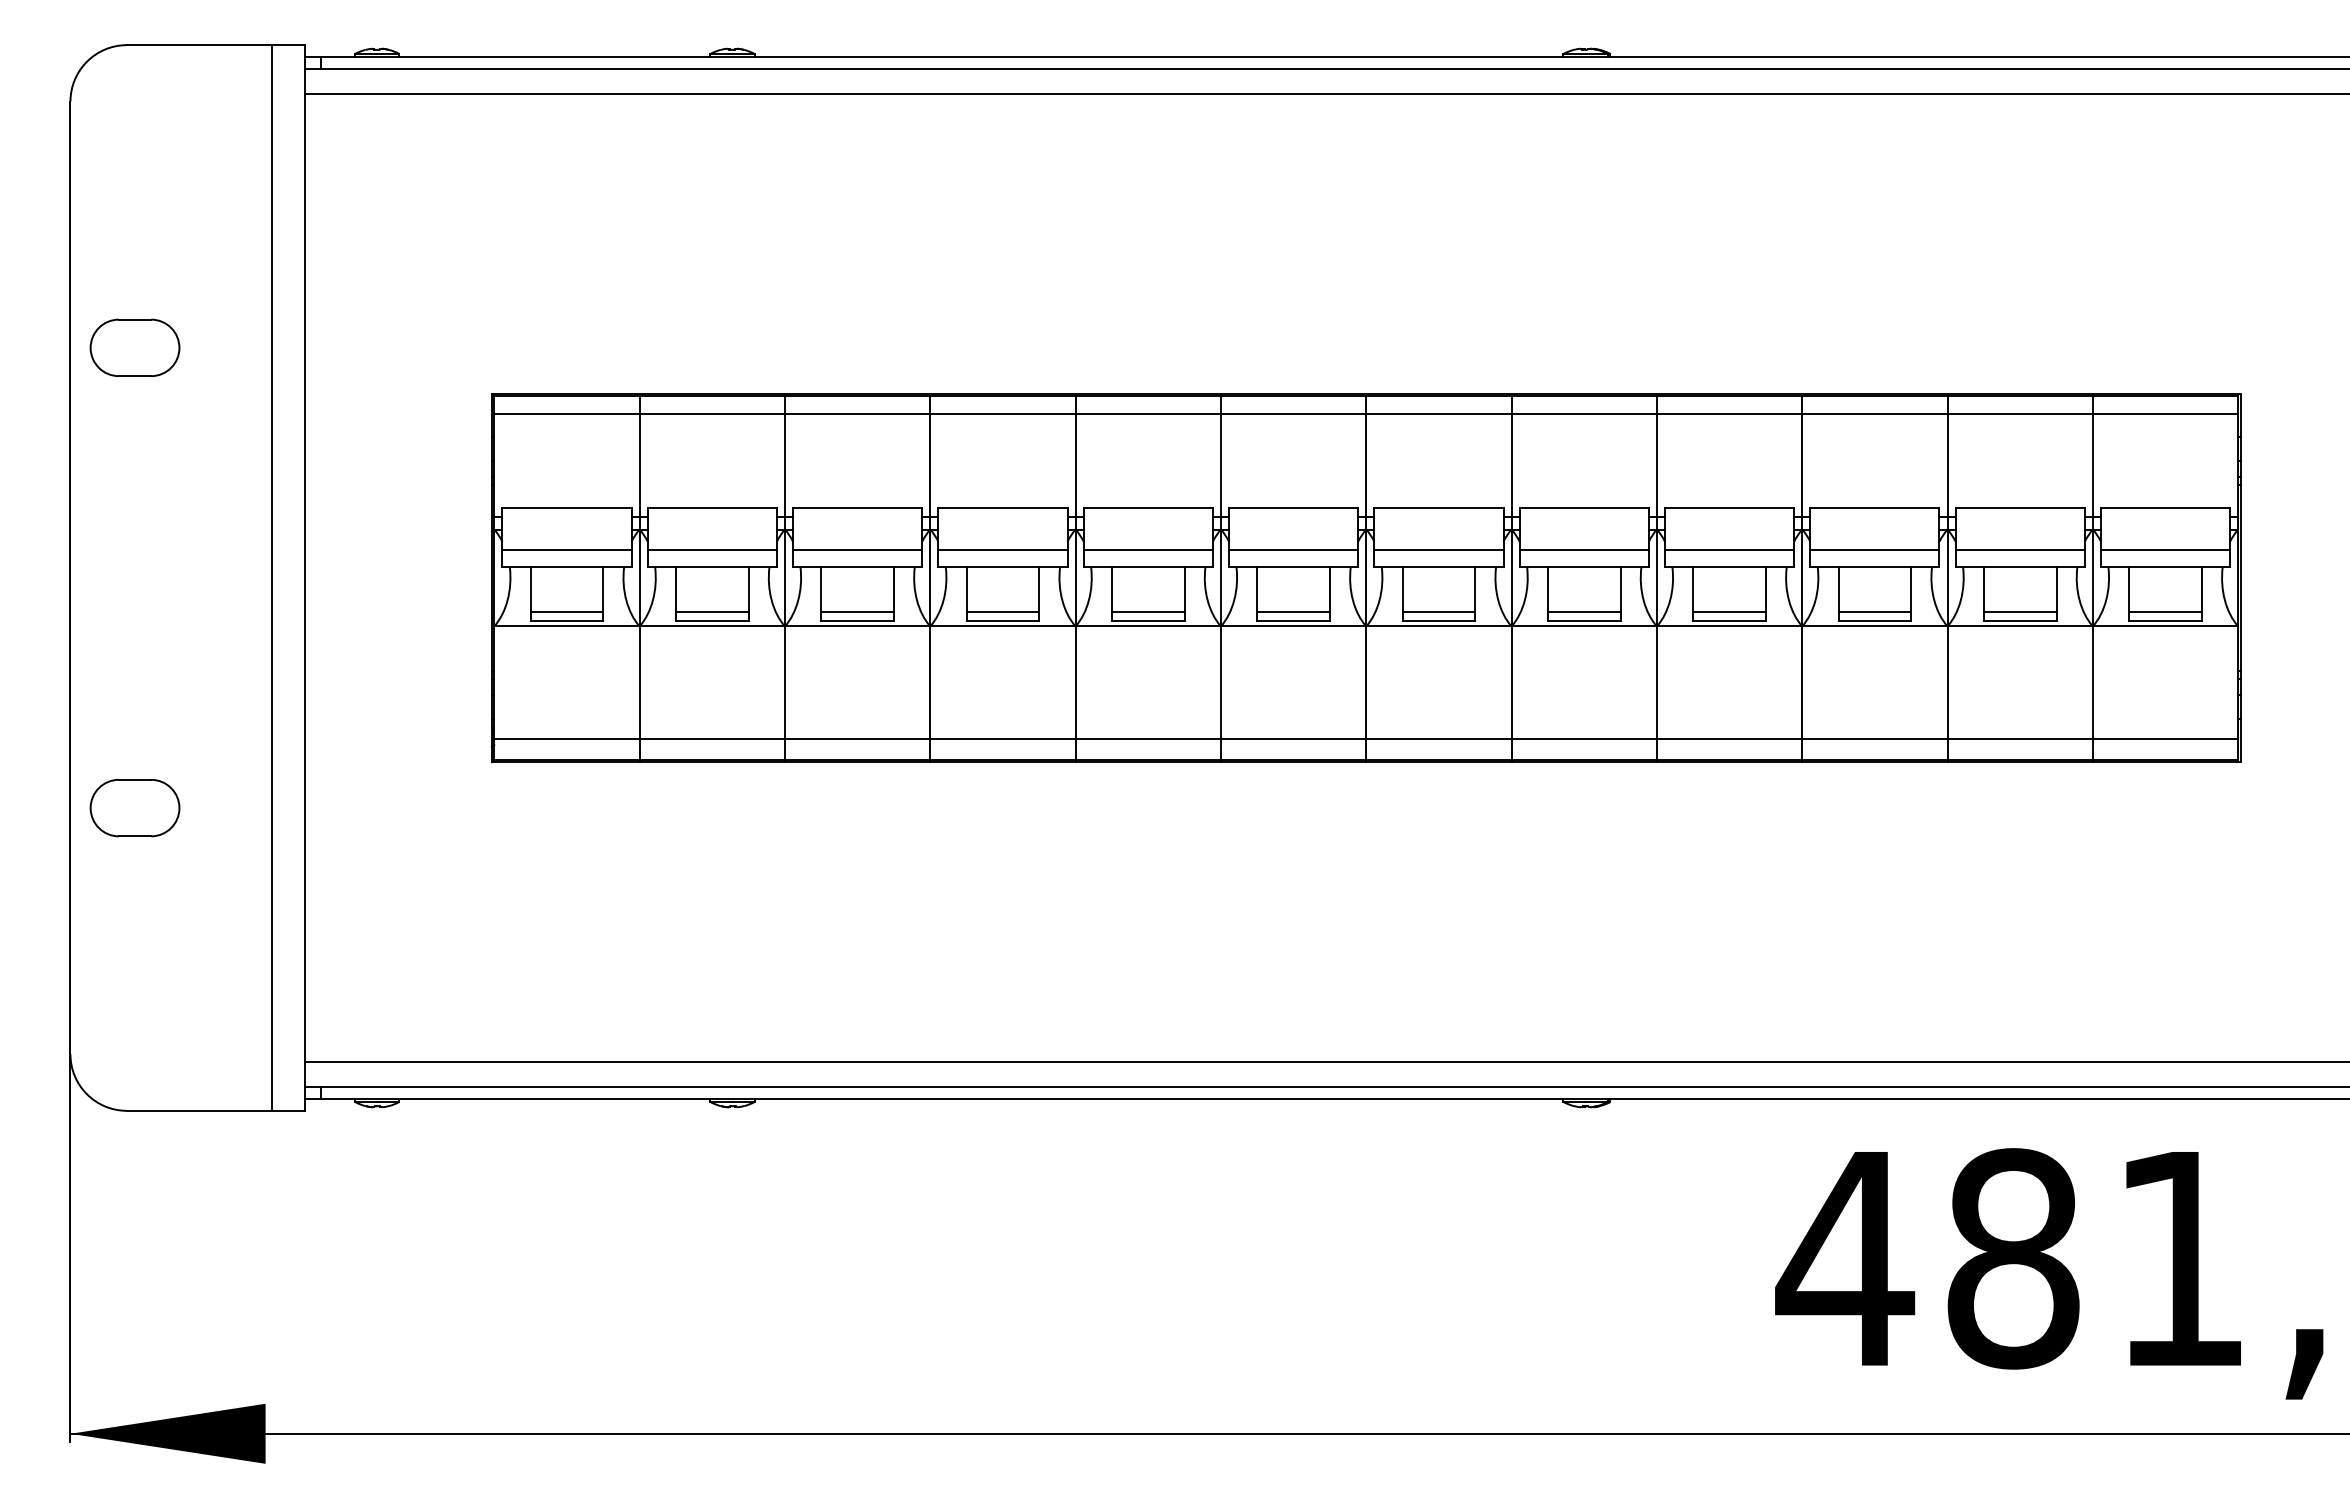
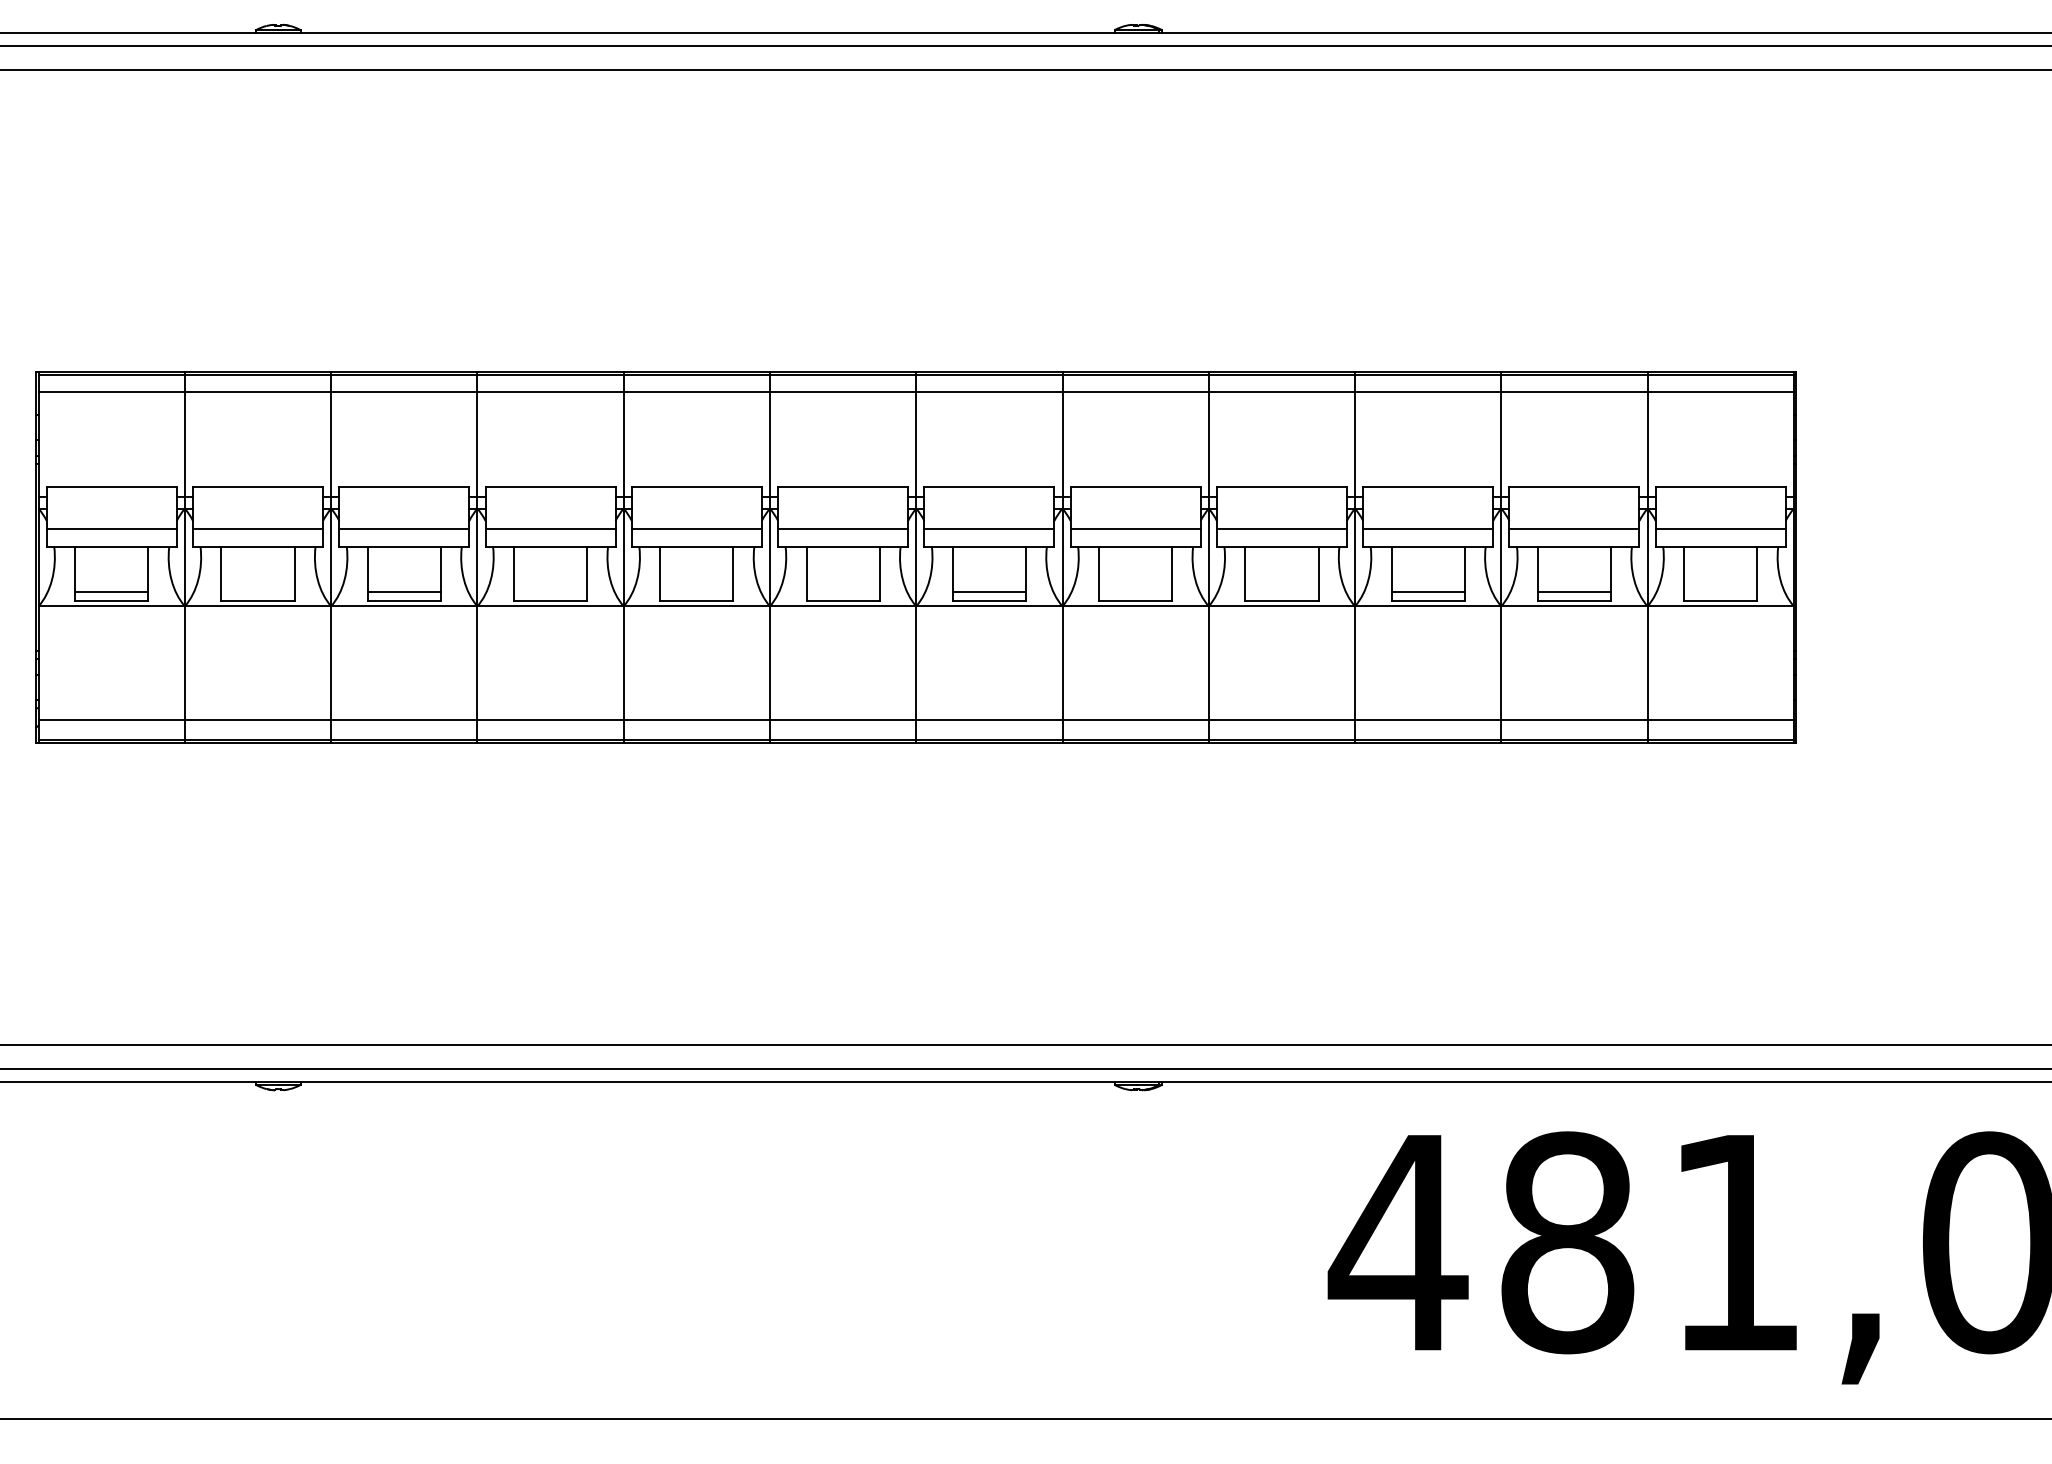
line: (711, 612) -> (257, 592), removed
line: (1002, 612) -> (550, 592), removed
line: (1147, 612) -> (696, 592), removed
line: (1293, 612) -> (843, 592), removed
line: (1583, 612) -> (1134, 592), removed
line: (1729, 612) -> (1281, 592), removed
line: (2165, 612) -> (1720, 592), removed

